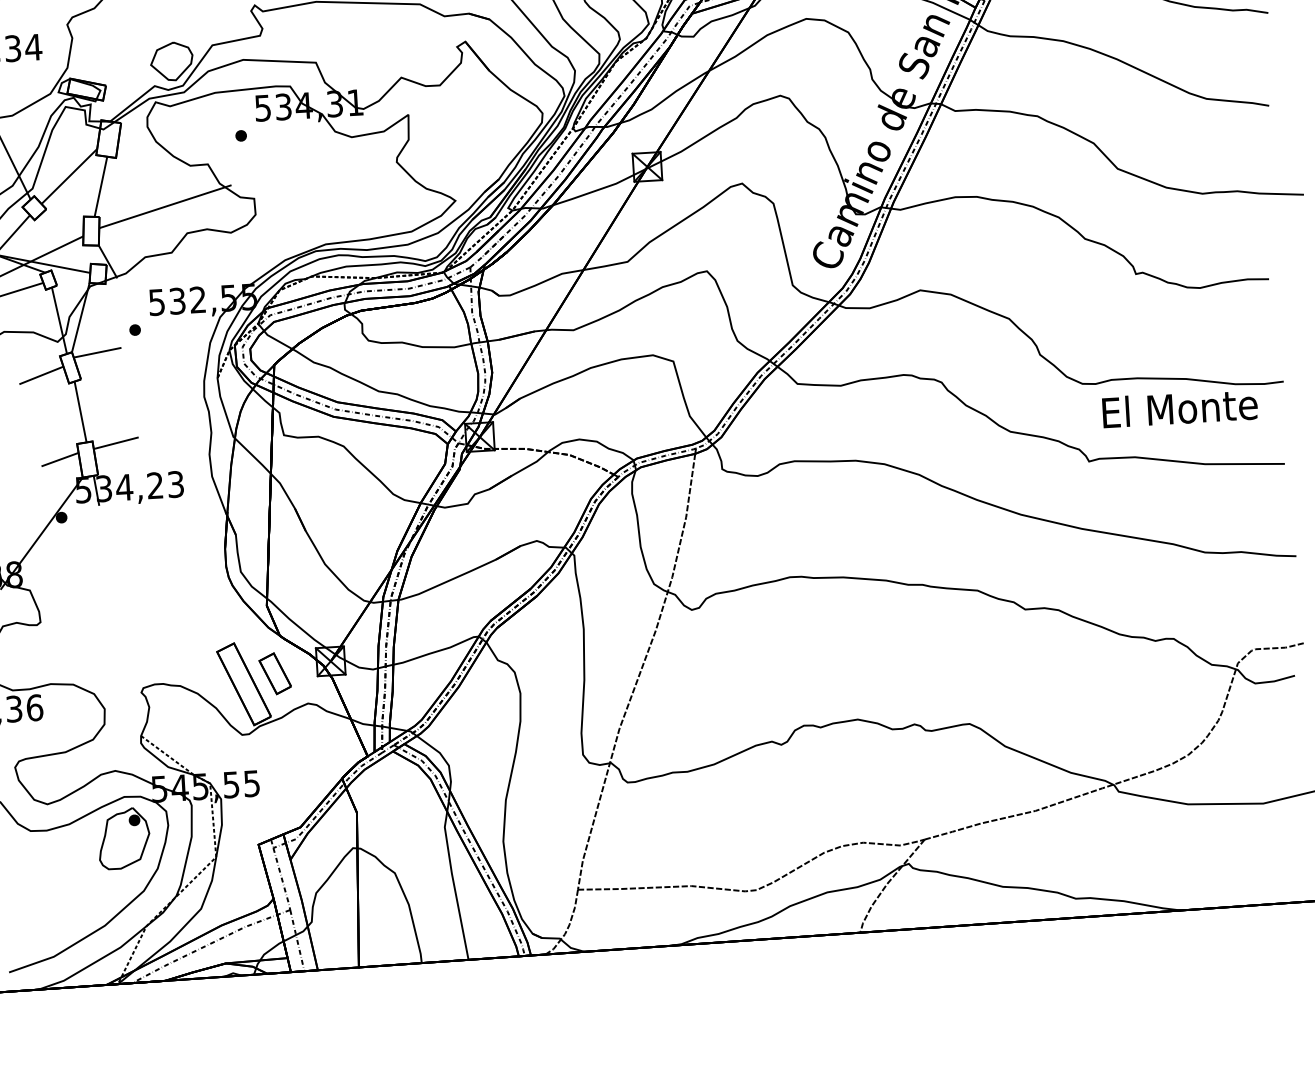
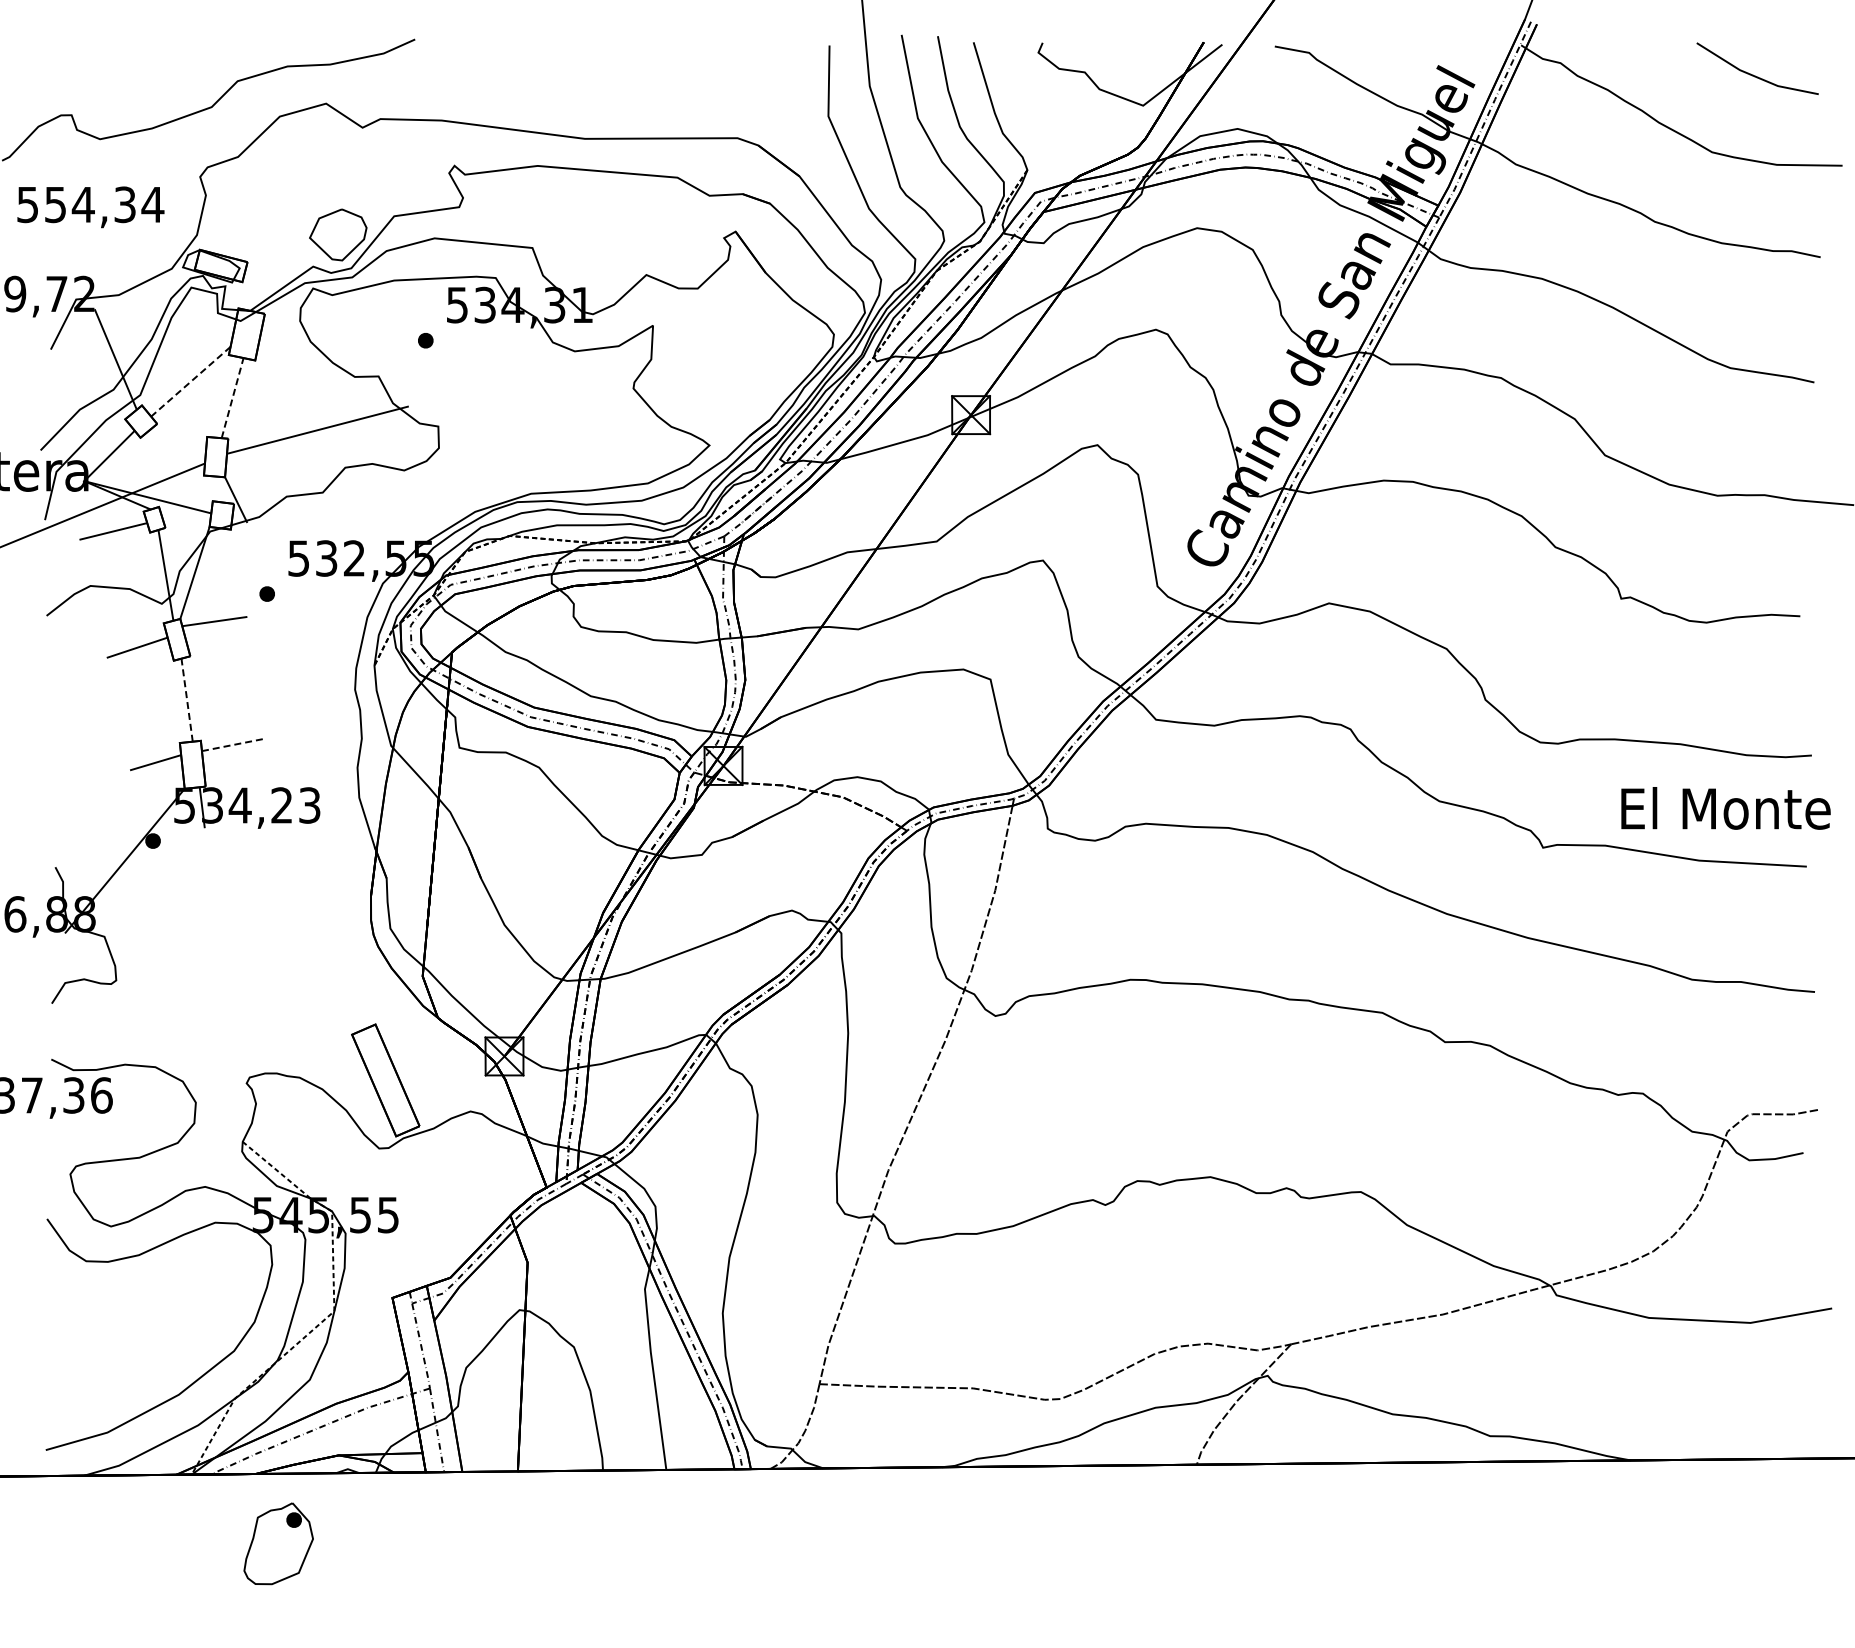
line: (69, 176) -> (190, 381), solid -> dashed
line: (100, 187) -> (232, 398), solid -> dashed
text: (1179, 408) -> (1725, 808), moved
line: (80, 412) -> (187, 700), solid -> dashed
line: (116, 442) -> (233, 744), solid -> dashed
part: (275, 673) -> (428, 1068), removed
part: (124, 838) -> (278, 1543), moved

